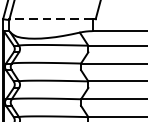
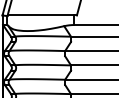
line: (50, 19) -> (40, 15), dashed -> solid

